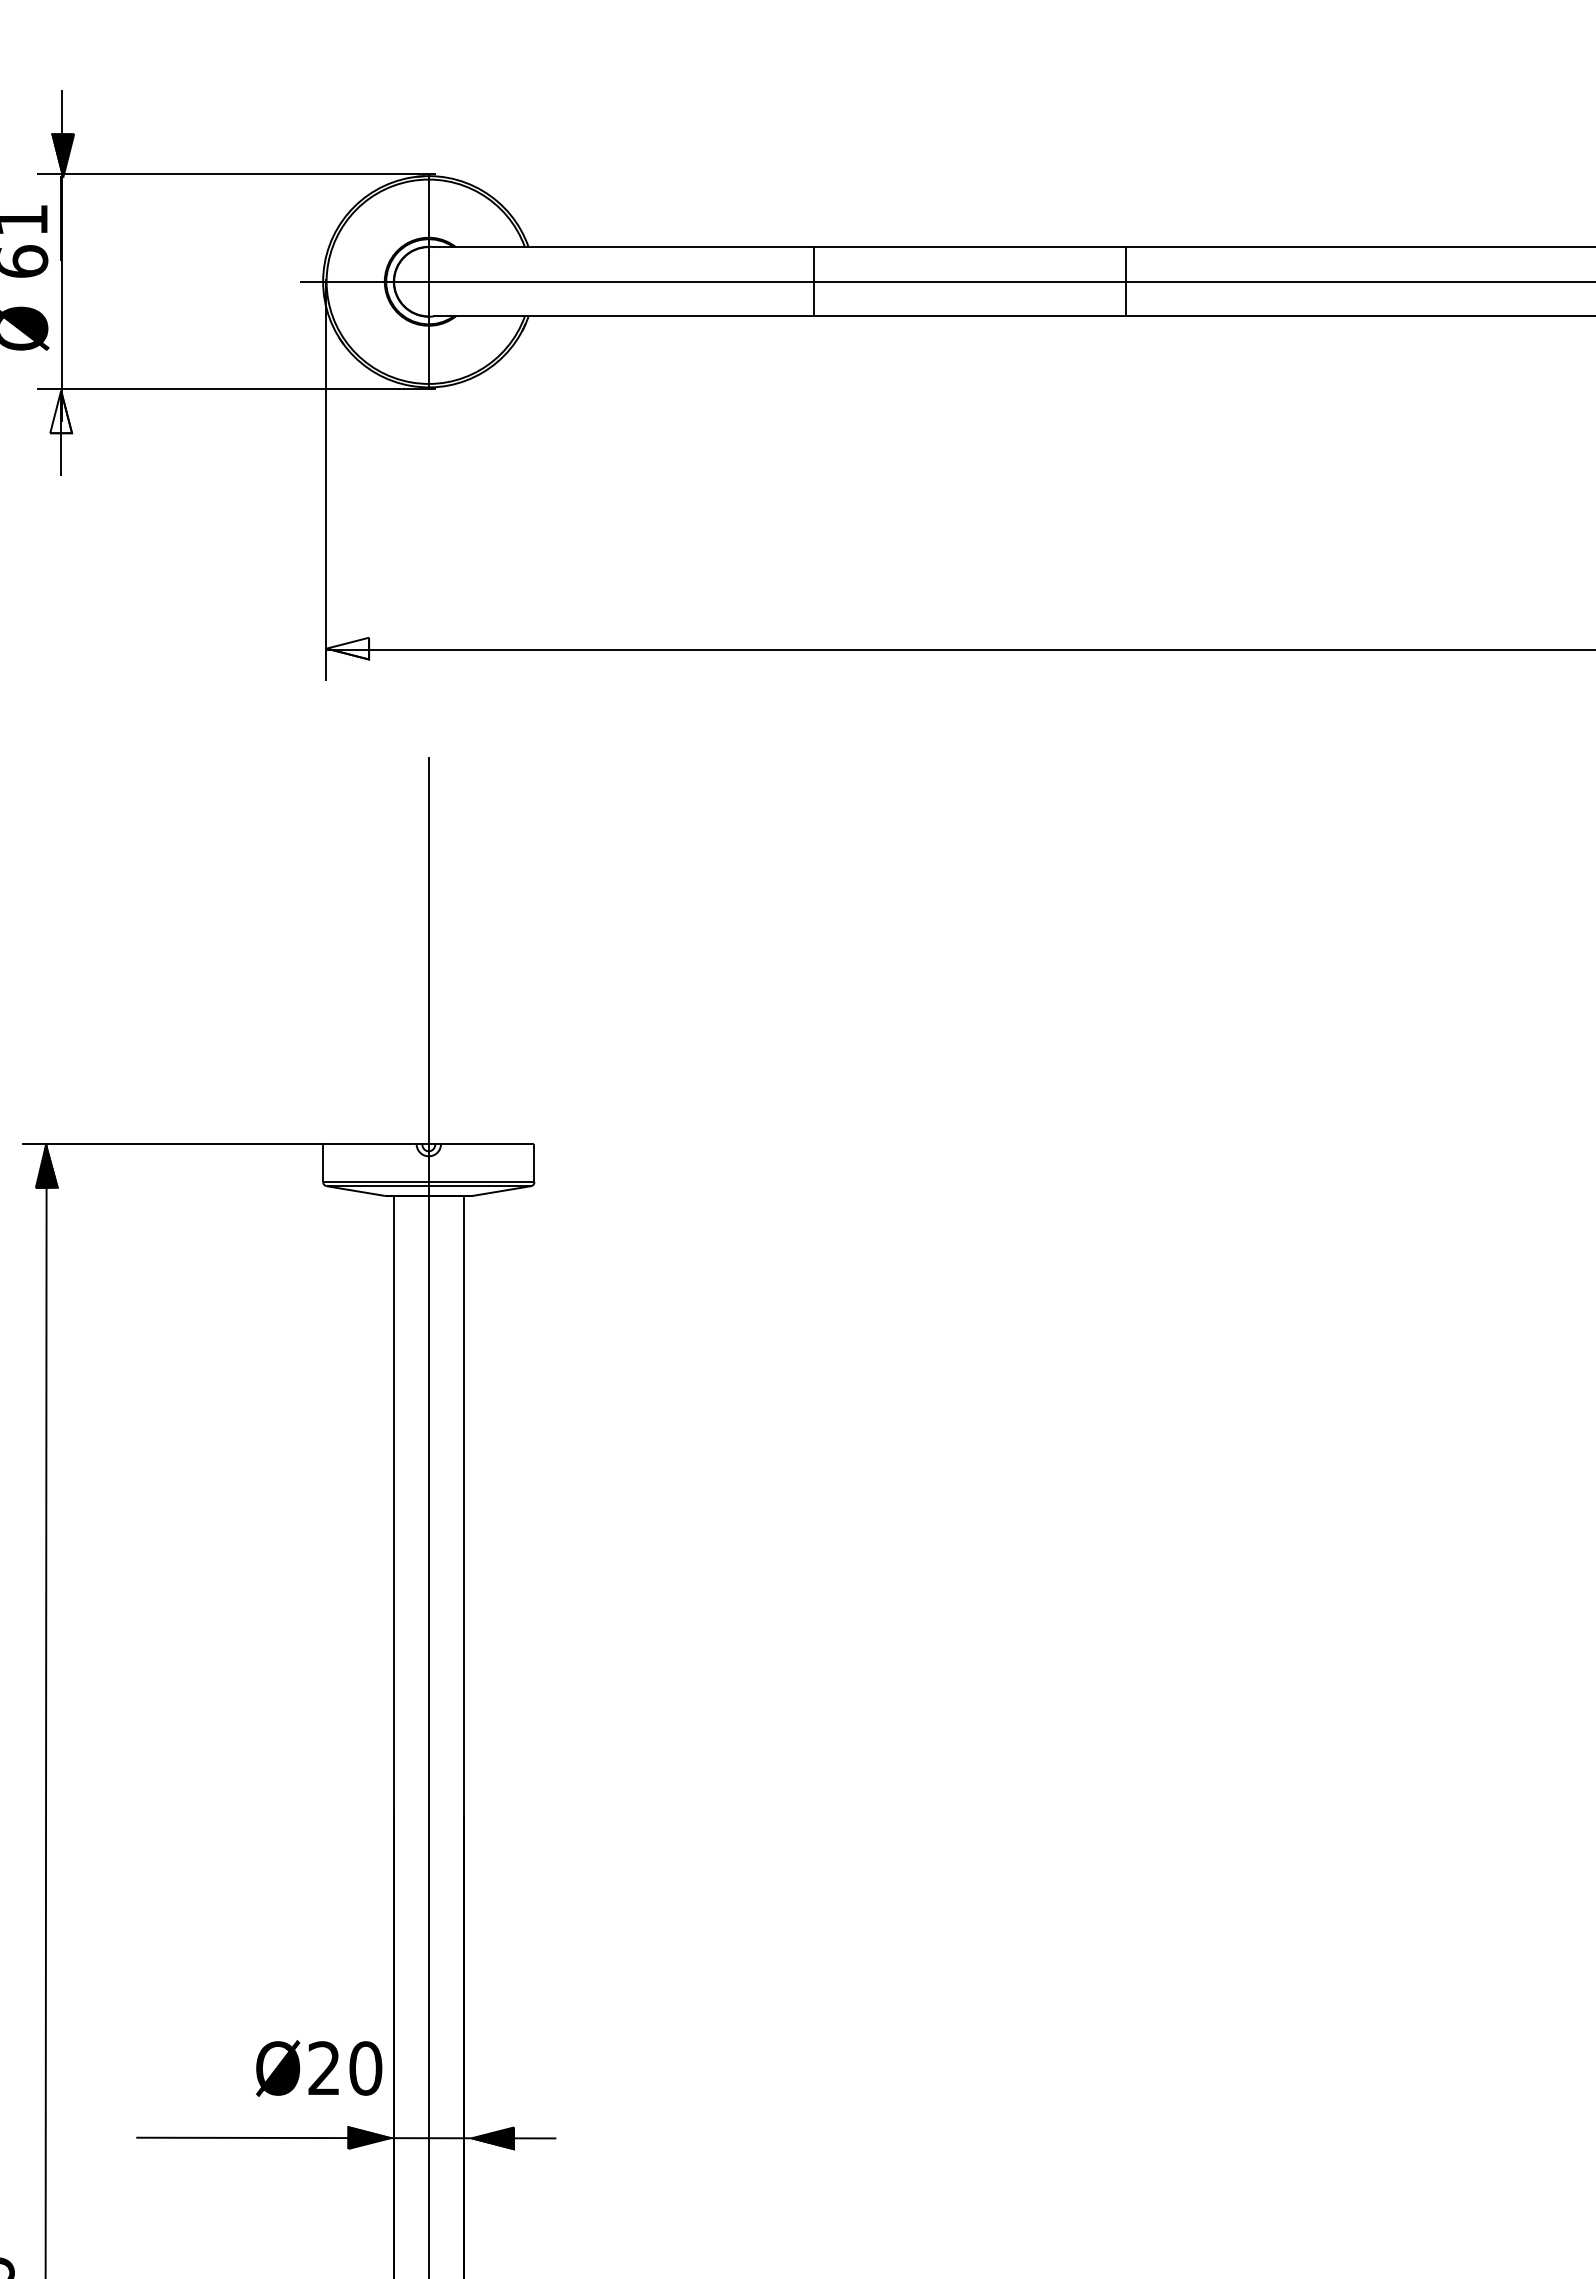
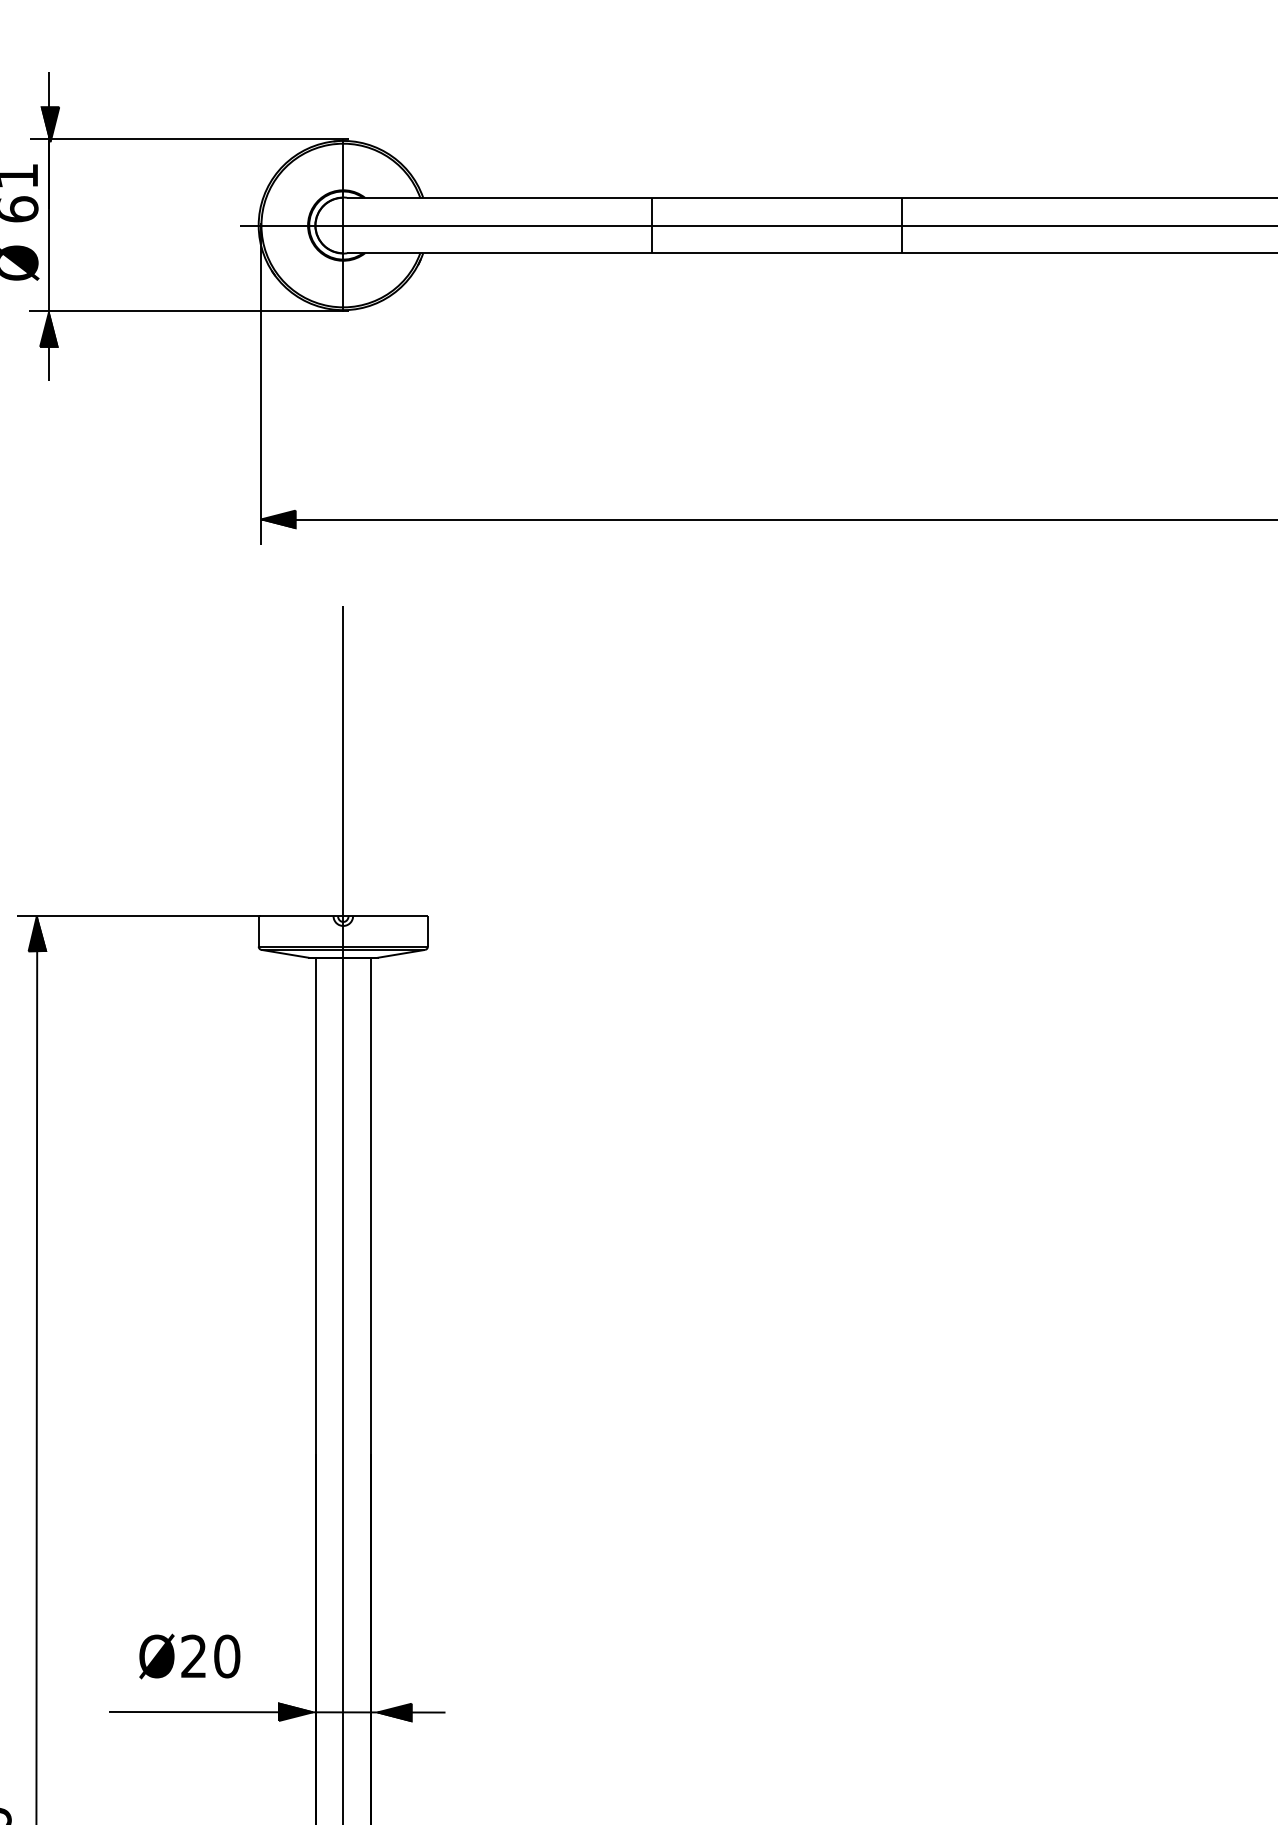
fill: (61, 411) -> (49, 329), added
fill: (347, 648) -> (278, 519), added
text: (319, 2068) -> (190, 1656), moved

